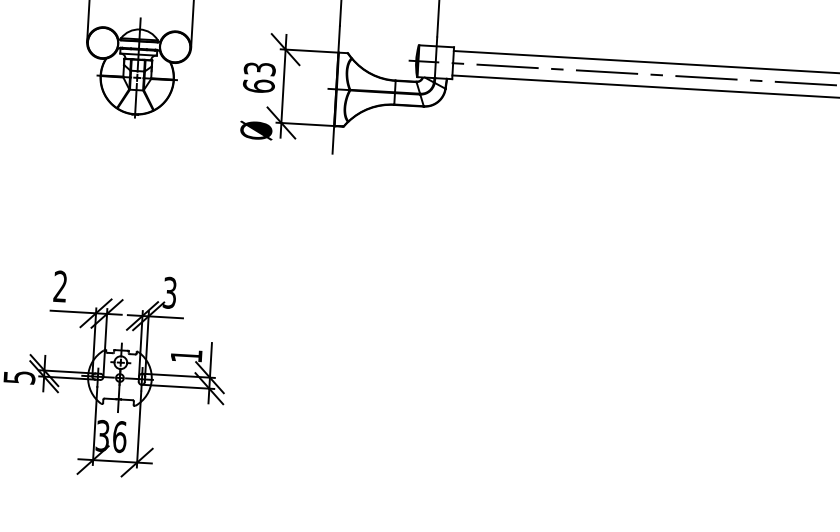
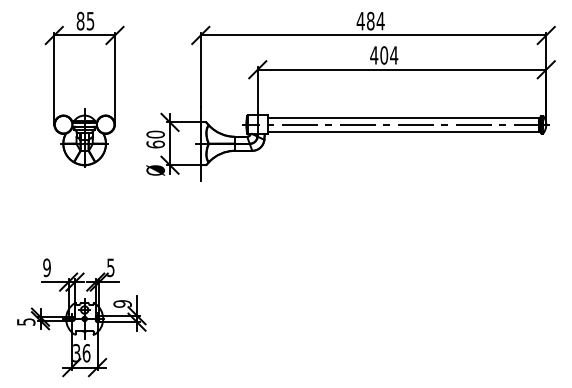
text: (259, 68) -> (155, 134), 63 -> 60
text: (59, 286) -> (46, 267), 2 -> 9
text: (169, 292) -> (110, 267), 3 -> 5
text: (186, 355) -> (122, 303), 1 -> 9

